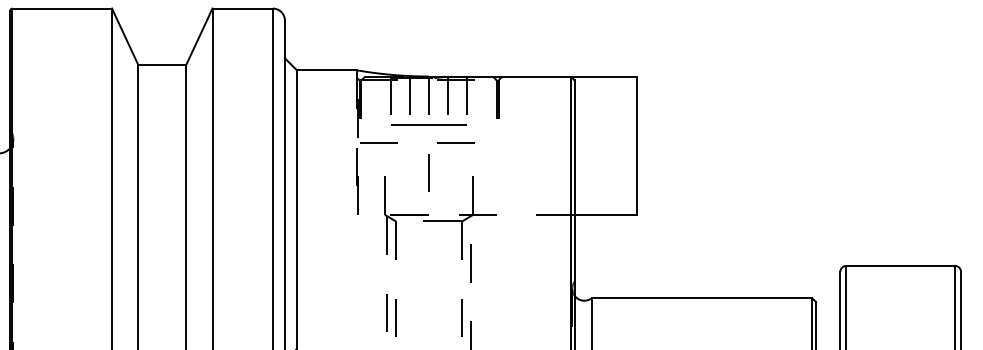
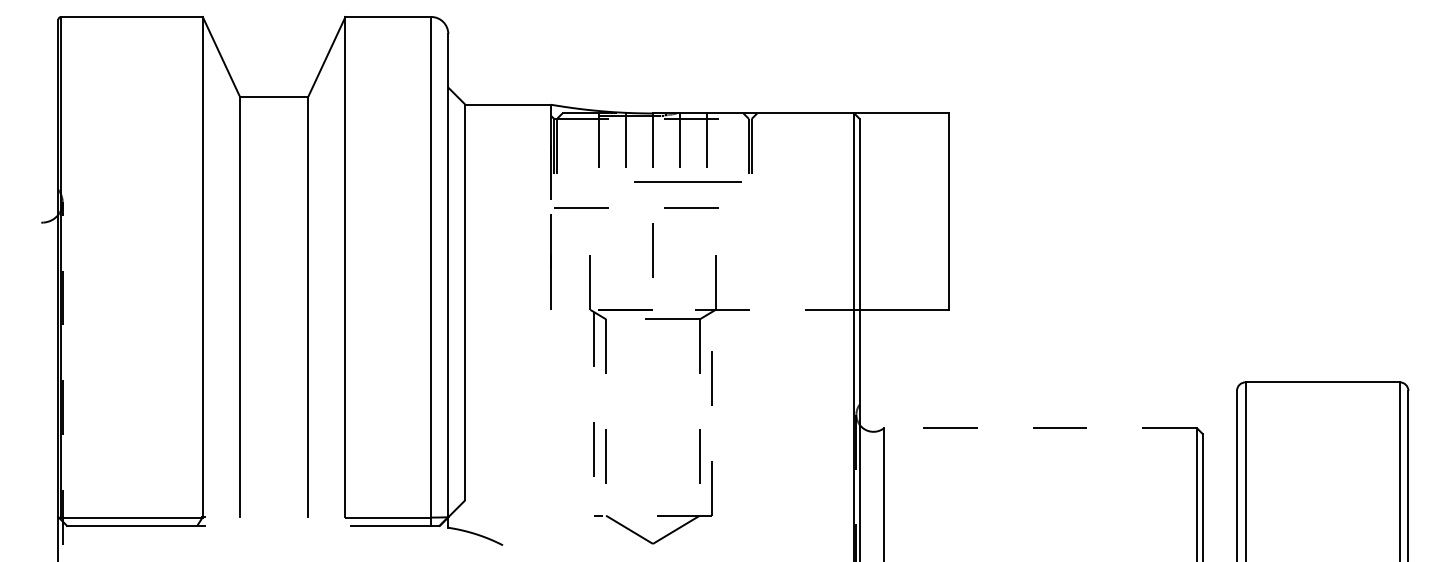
line: (428, 124) -> (687, 181), moved
line: (701, 298) -> (1040, 428), solid -> dashed

